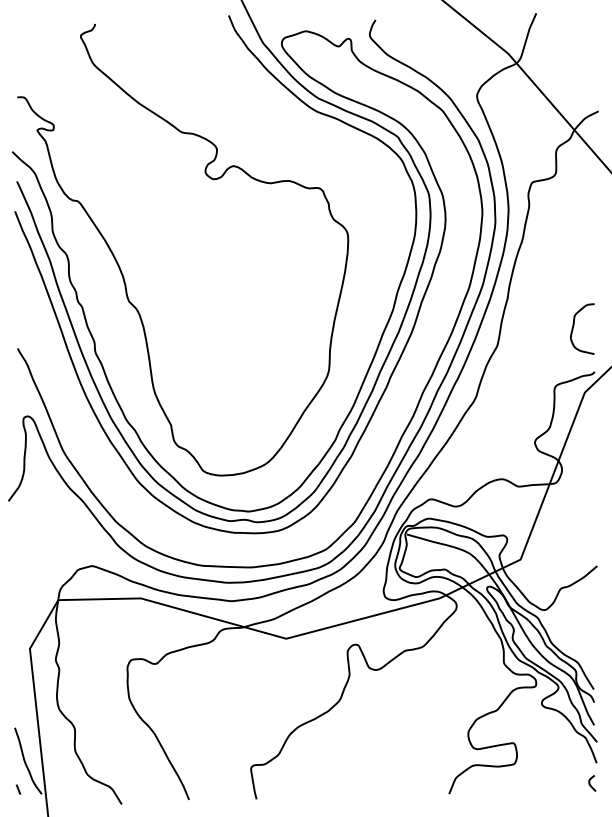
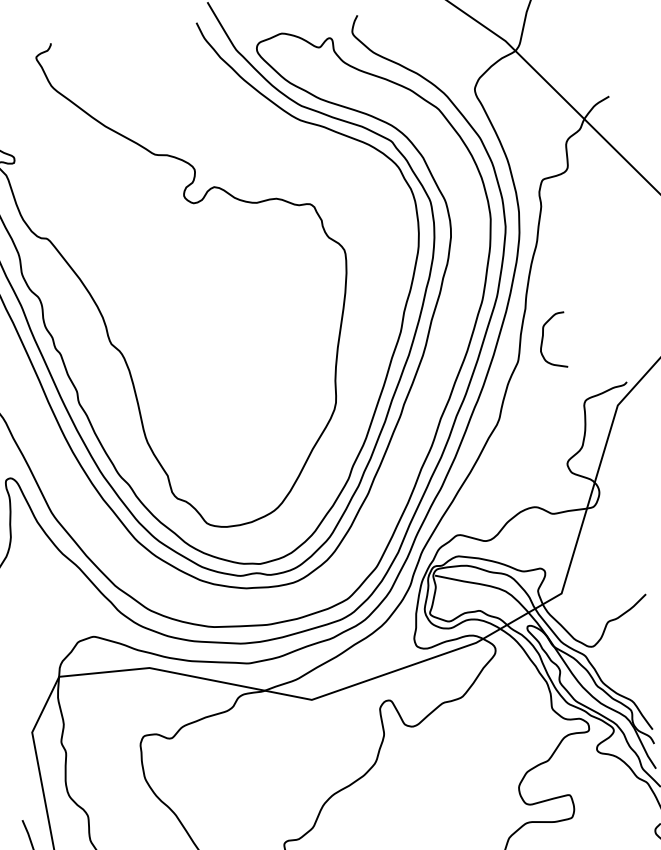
curve: (574, 326) -> (544, 338), moved

